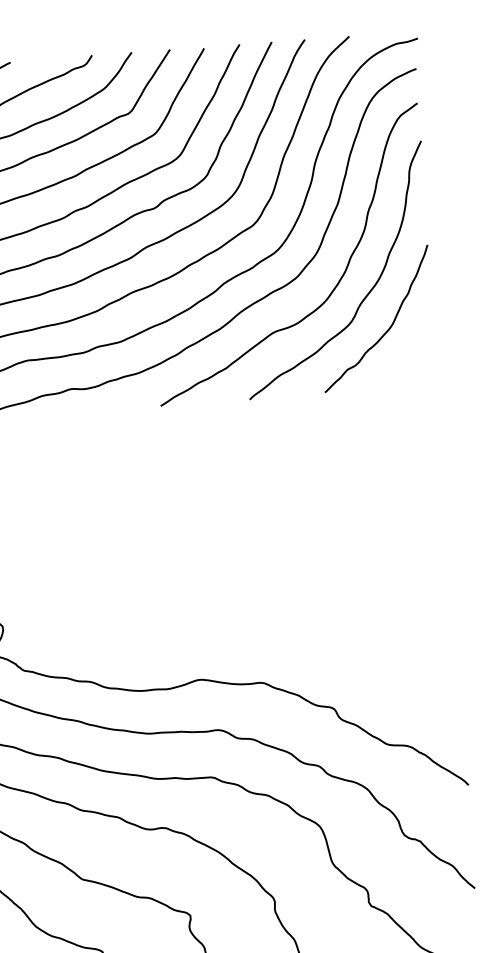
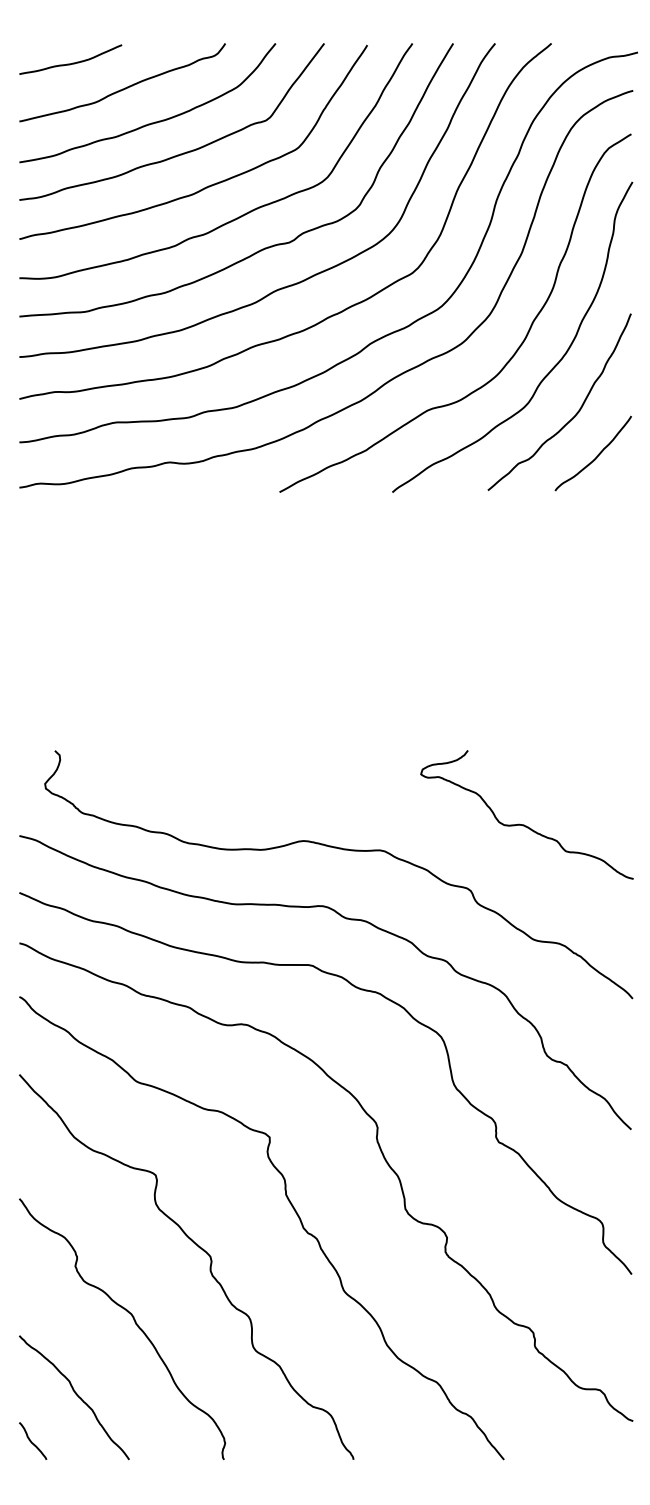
curve: (408, 359) -> (596, 456), added
curve: (373, 653) -> (524, 824), added

